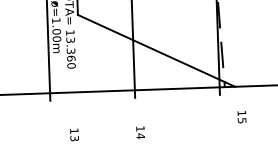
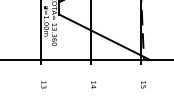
text: (242, 116) -> (143, 84), moved
text: (73, 134) -> (43, 84), moved

